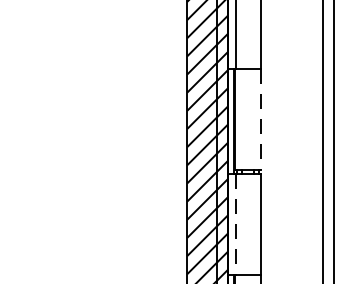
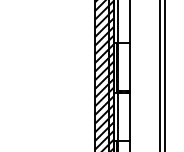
line: (261, 120) -> (130, 67), dashed -> solid
line: (236, 224) -> (118, 117), dashed -> solid

